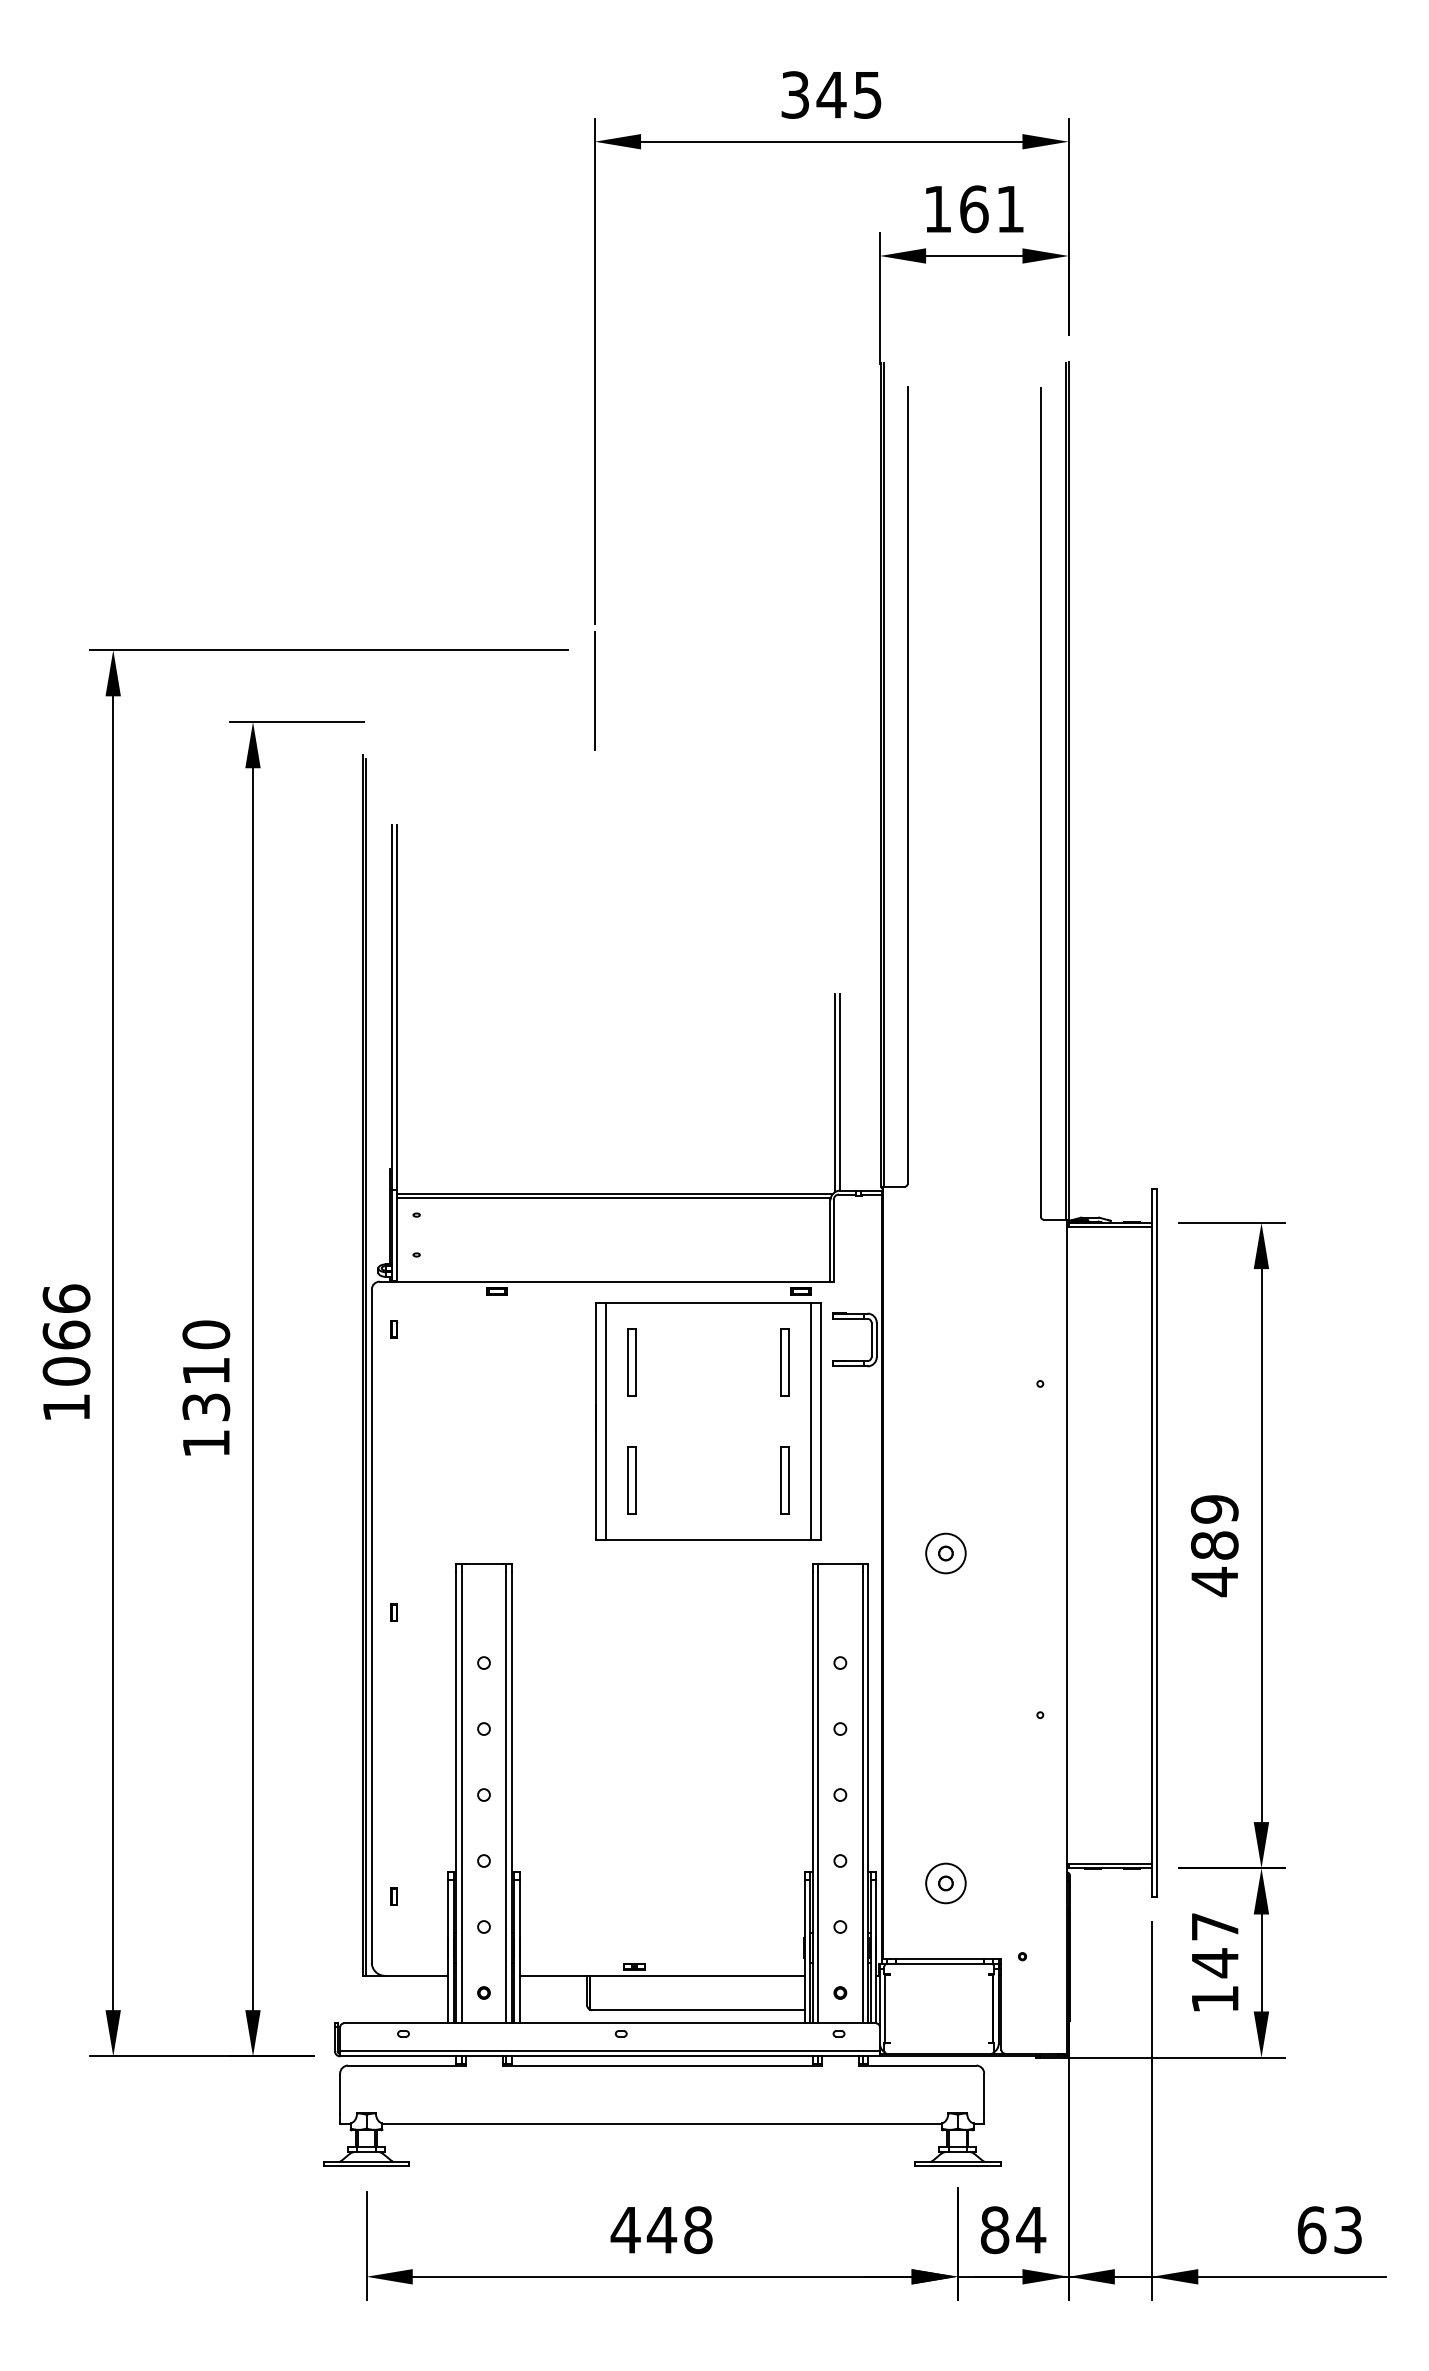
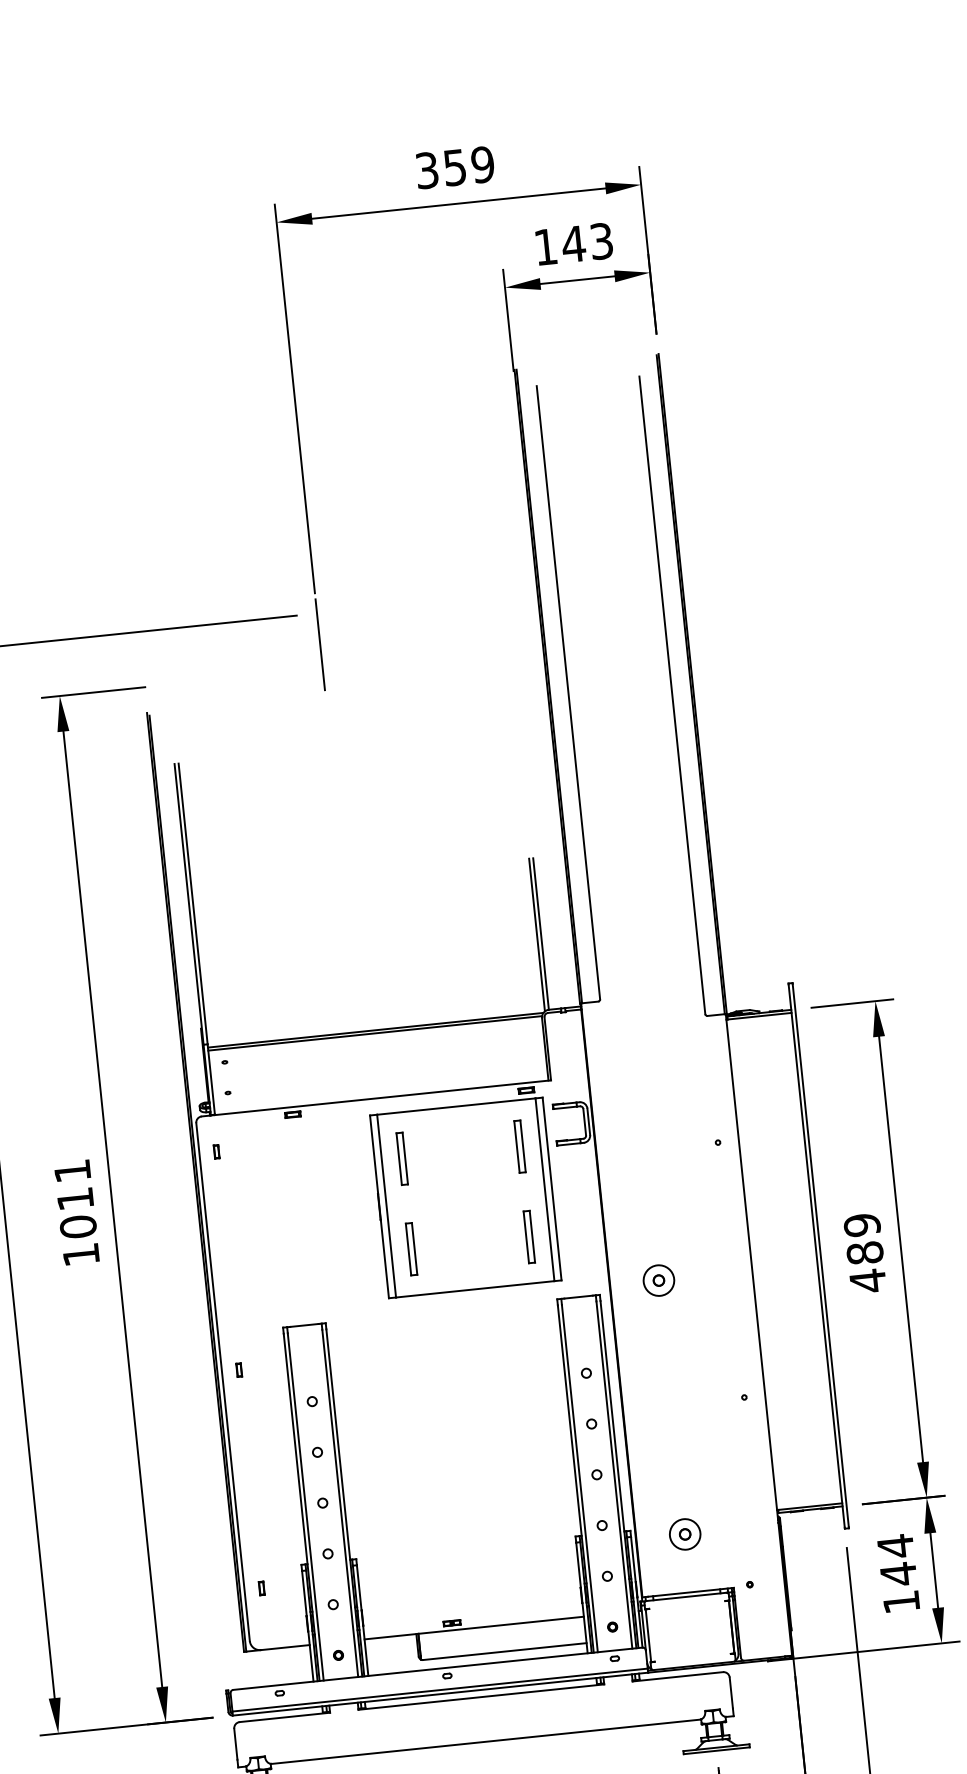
text: (849, 94) -> (468, 165), 345 -> 359
text: (991, 209) -> (587, 243), 161 -> 143
text: (206, 1370) -> (75, 1198), 1310 -> 1011
text: (1215, 1926) -> (895, 1546), 147 -> 144

